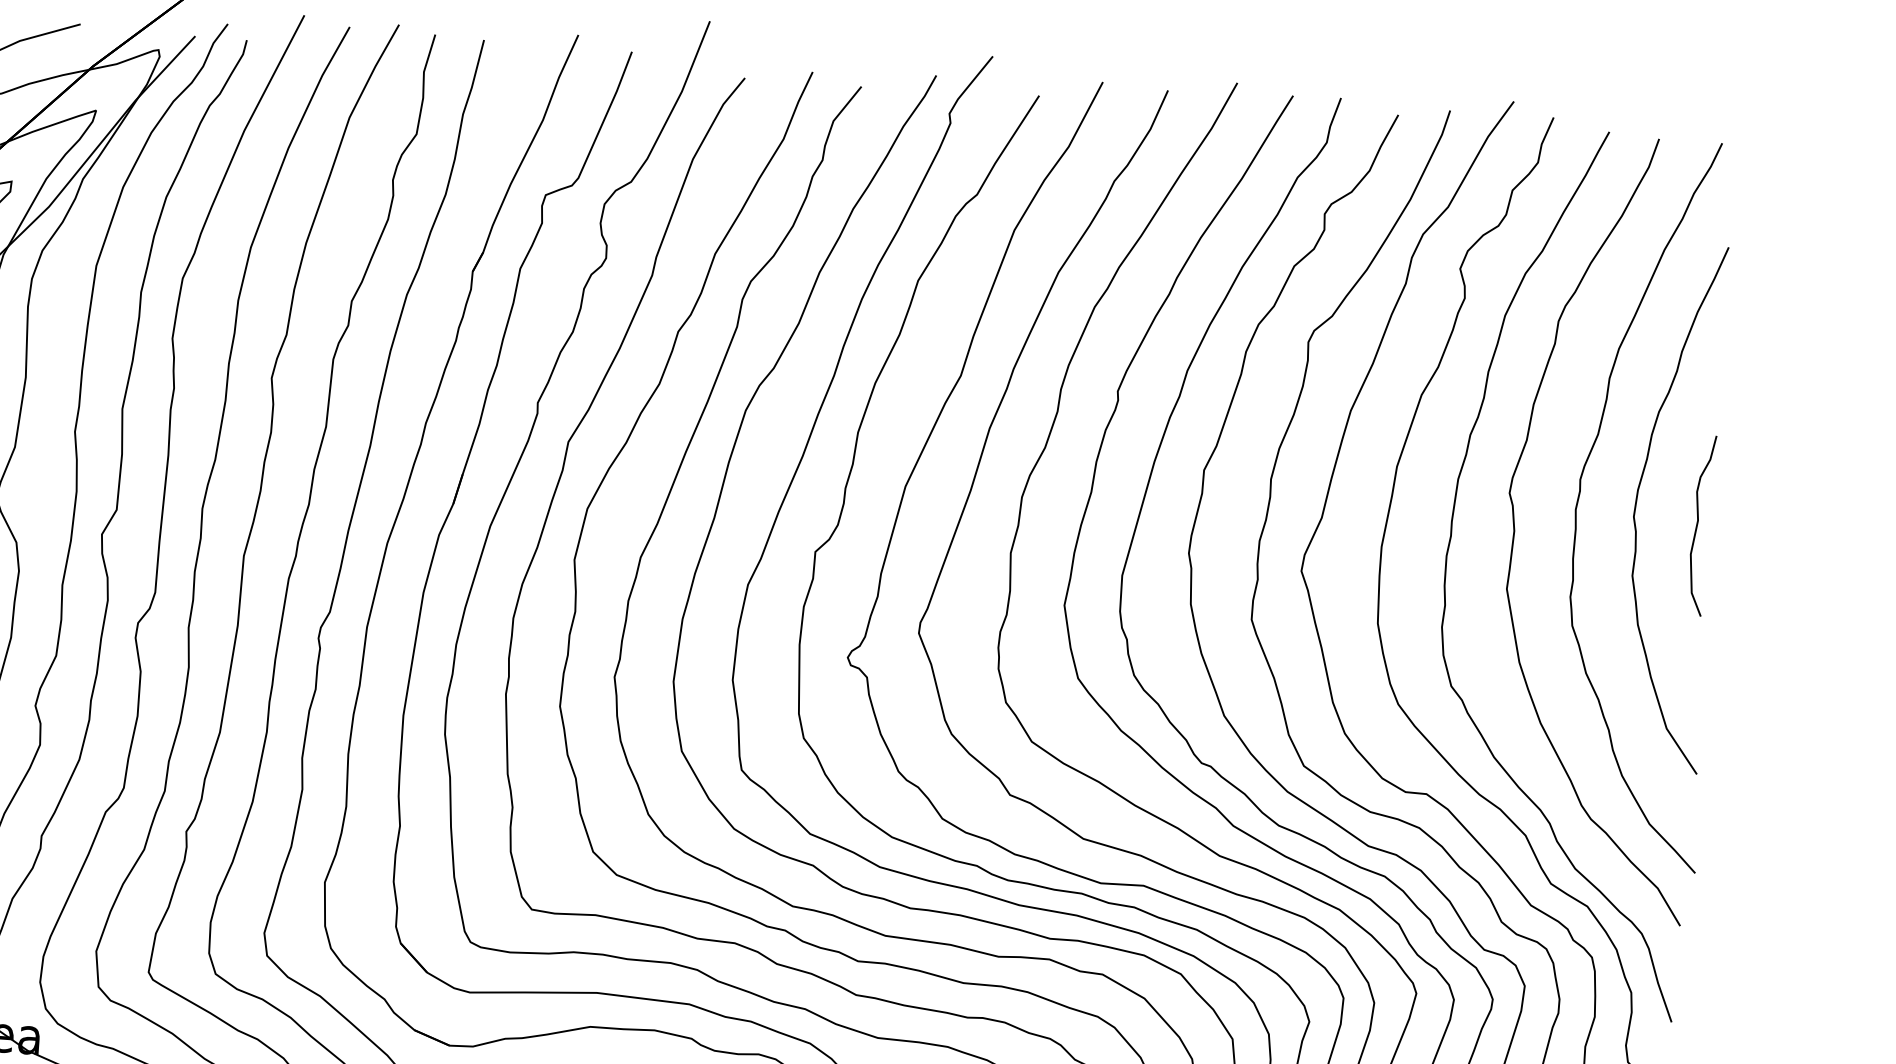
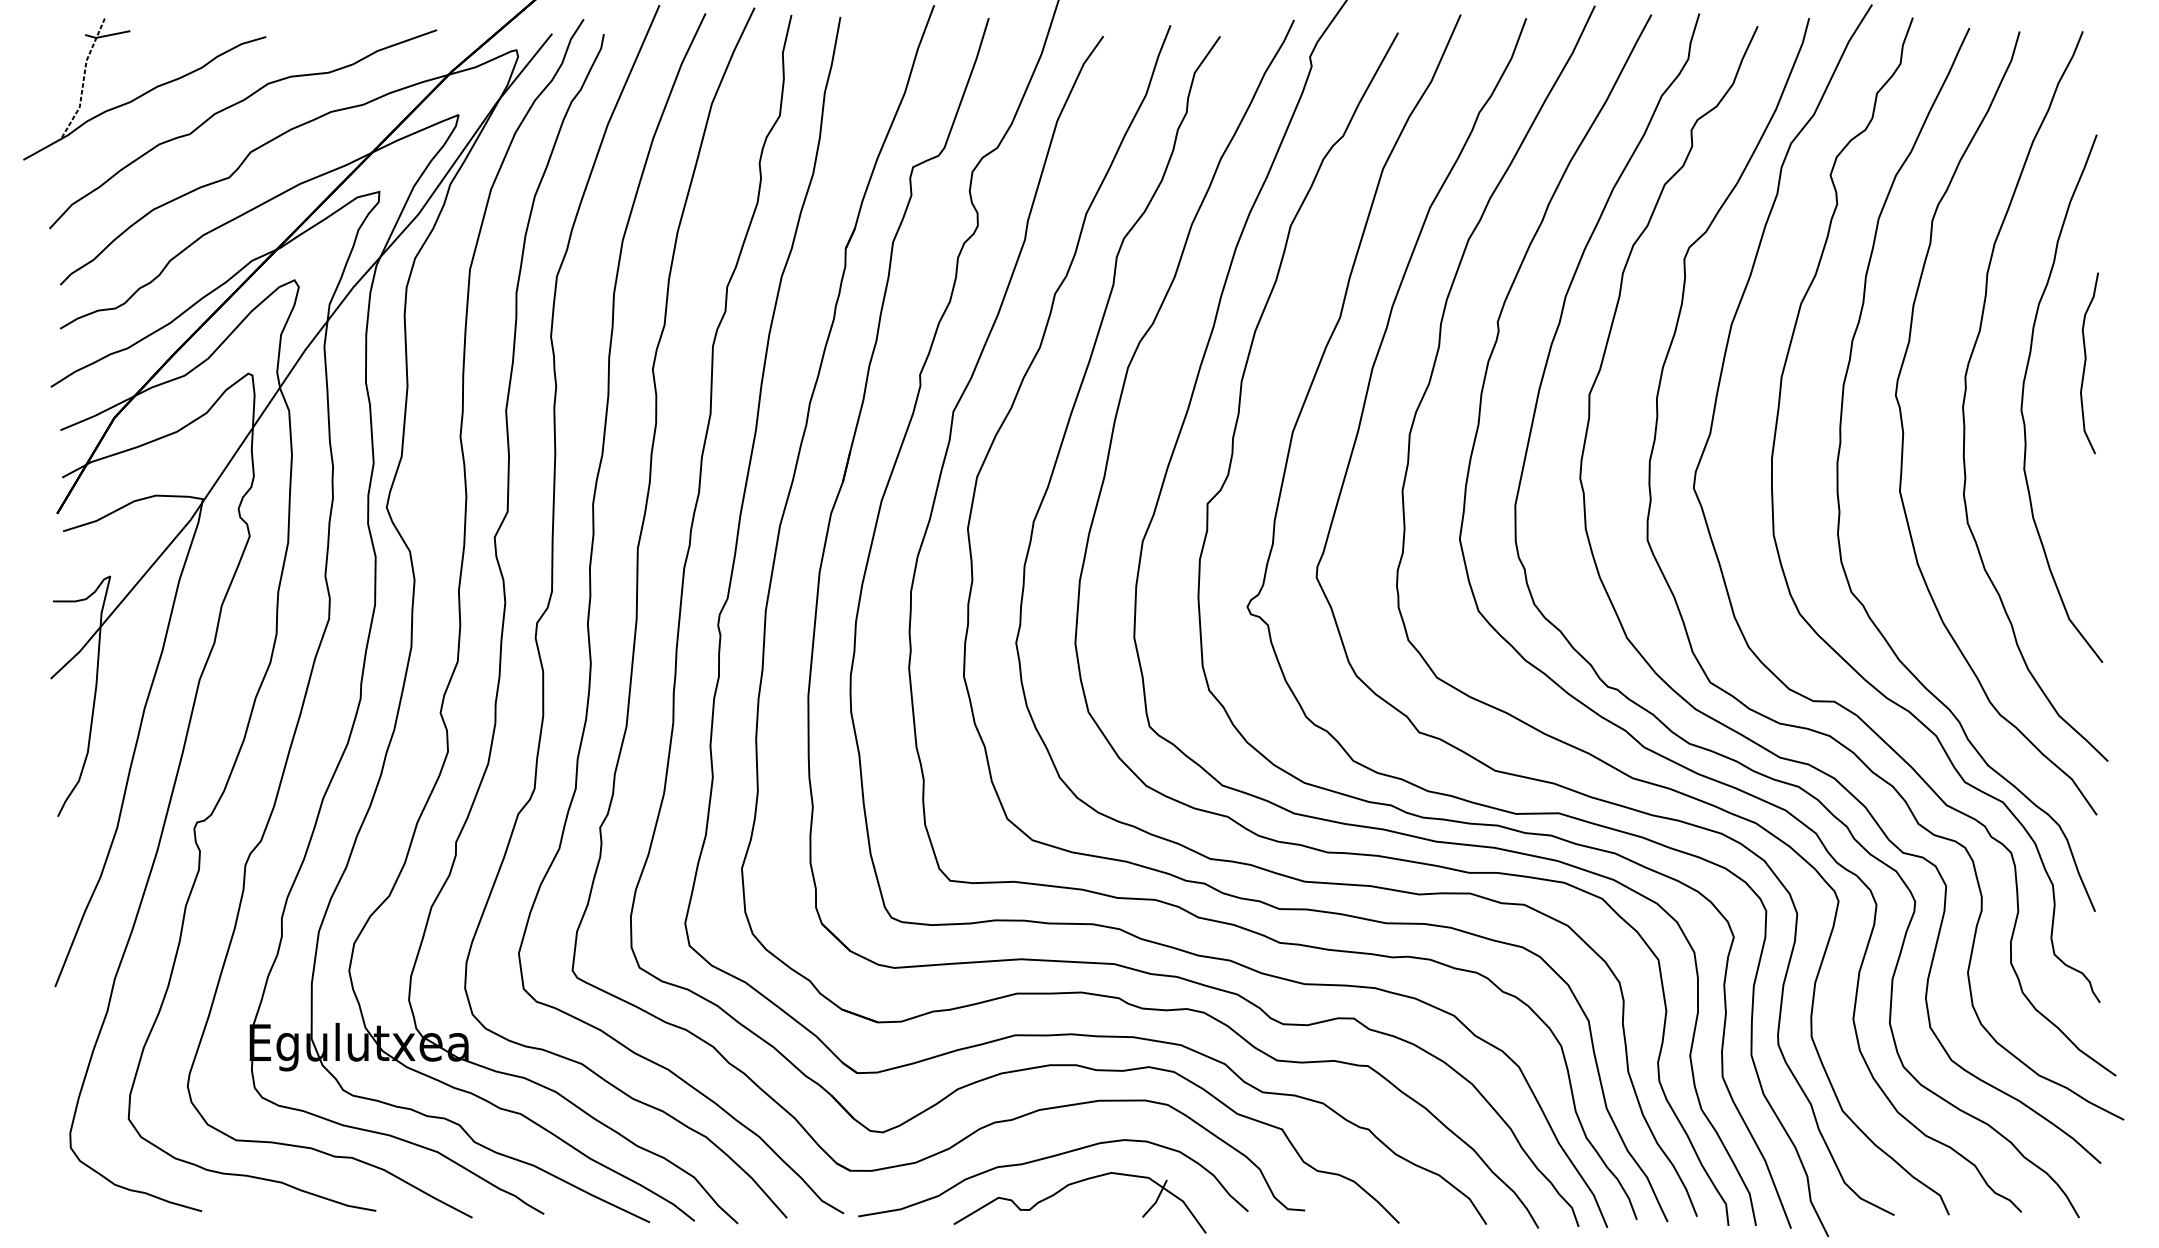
curve: (1698, 524) -> (2086, 362), moved

